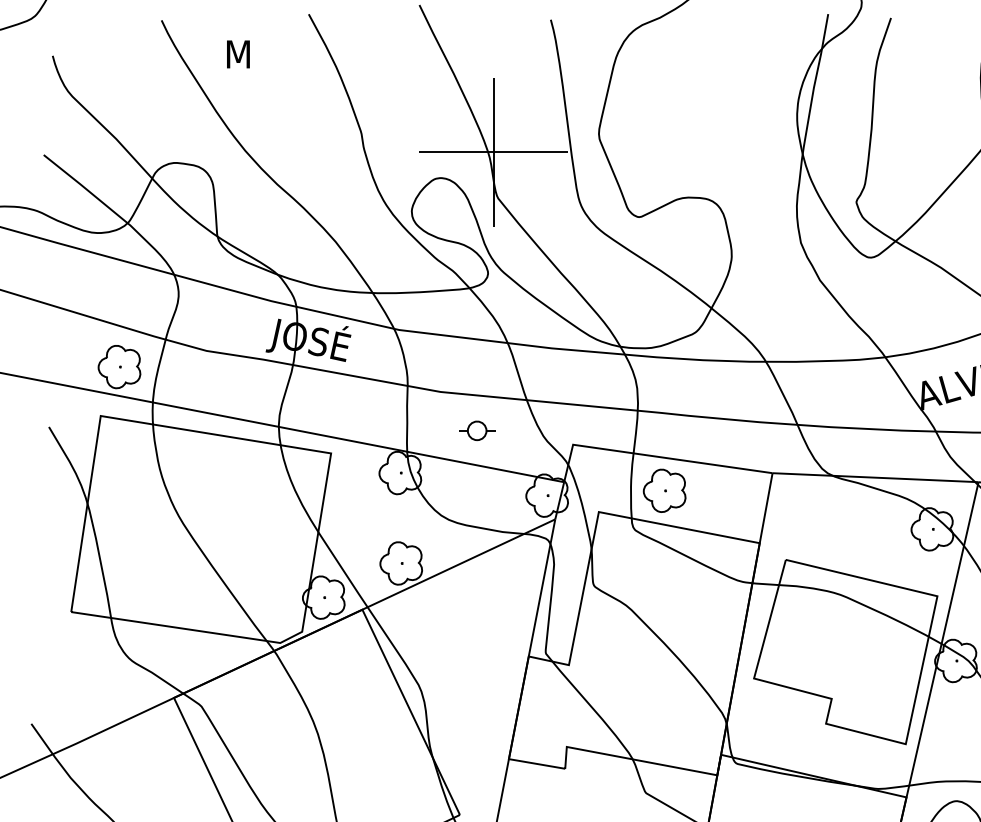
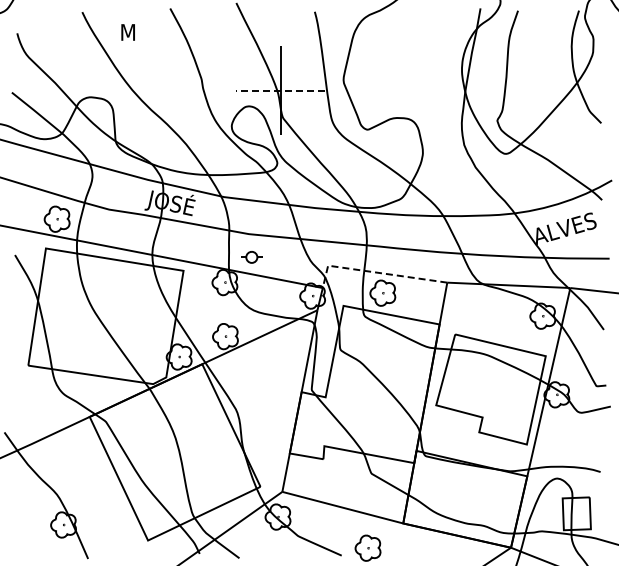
line: (493, 151) -> (280, 90), solid -> dashed
part: (476, 431) -> (251, 257), moved
line: (652, 456) -> (375, 272), solid -> dashed

